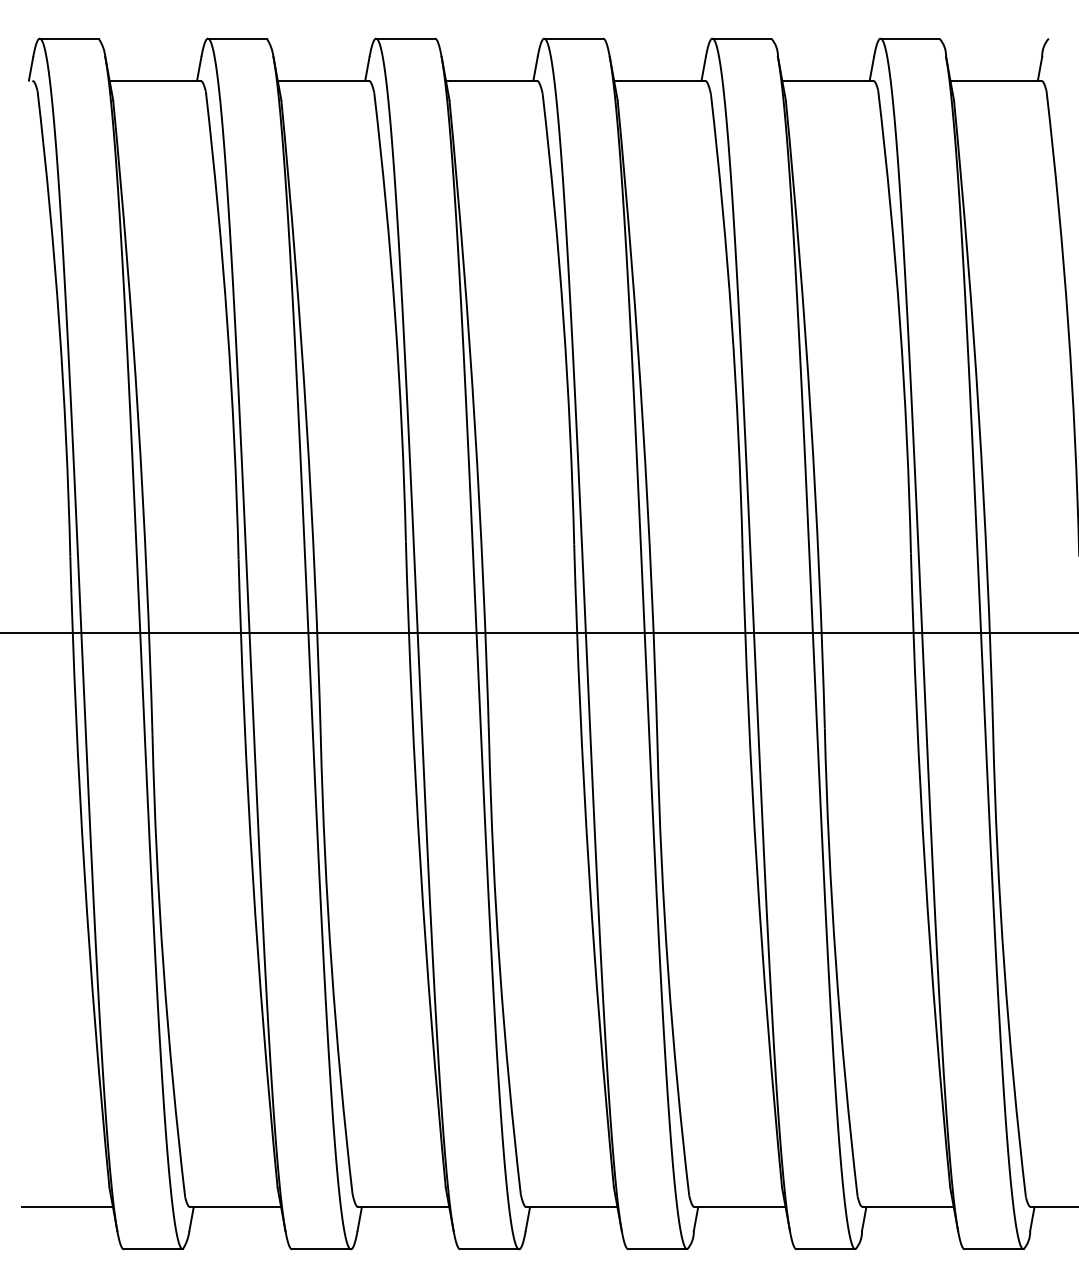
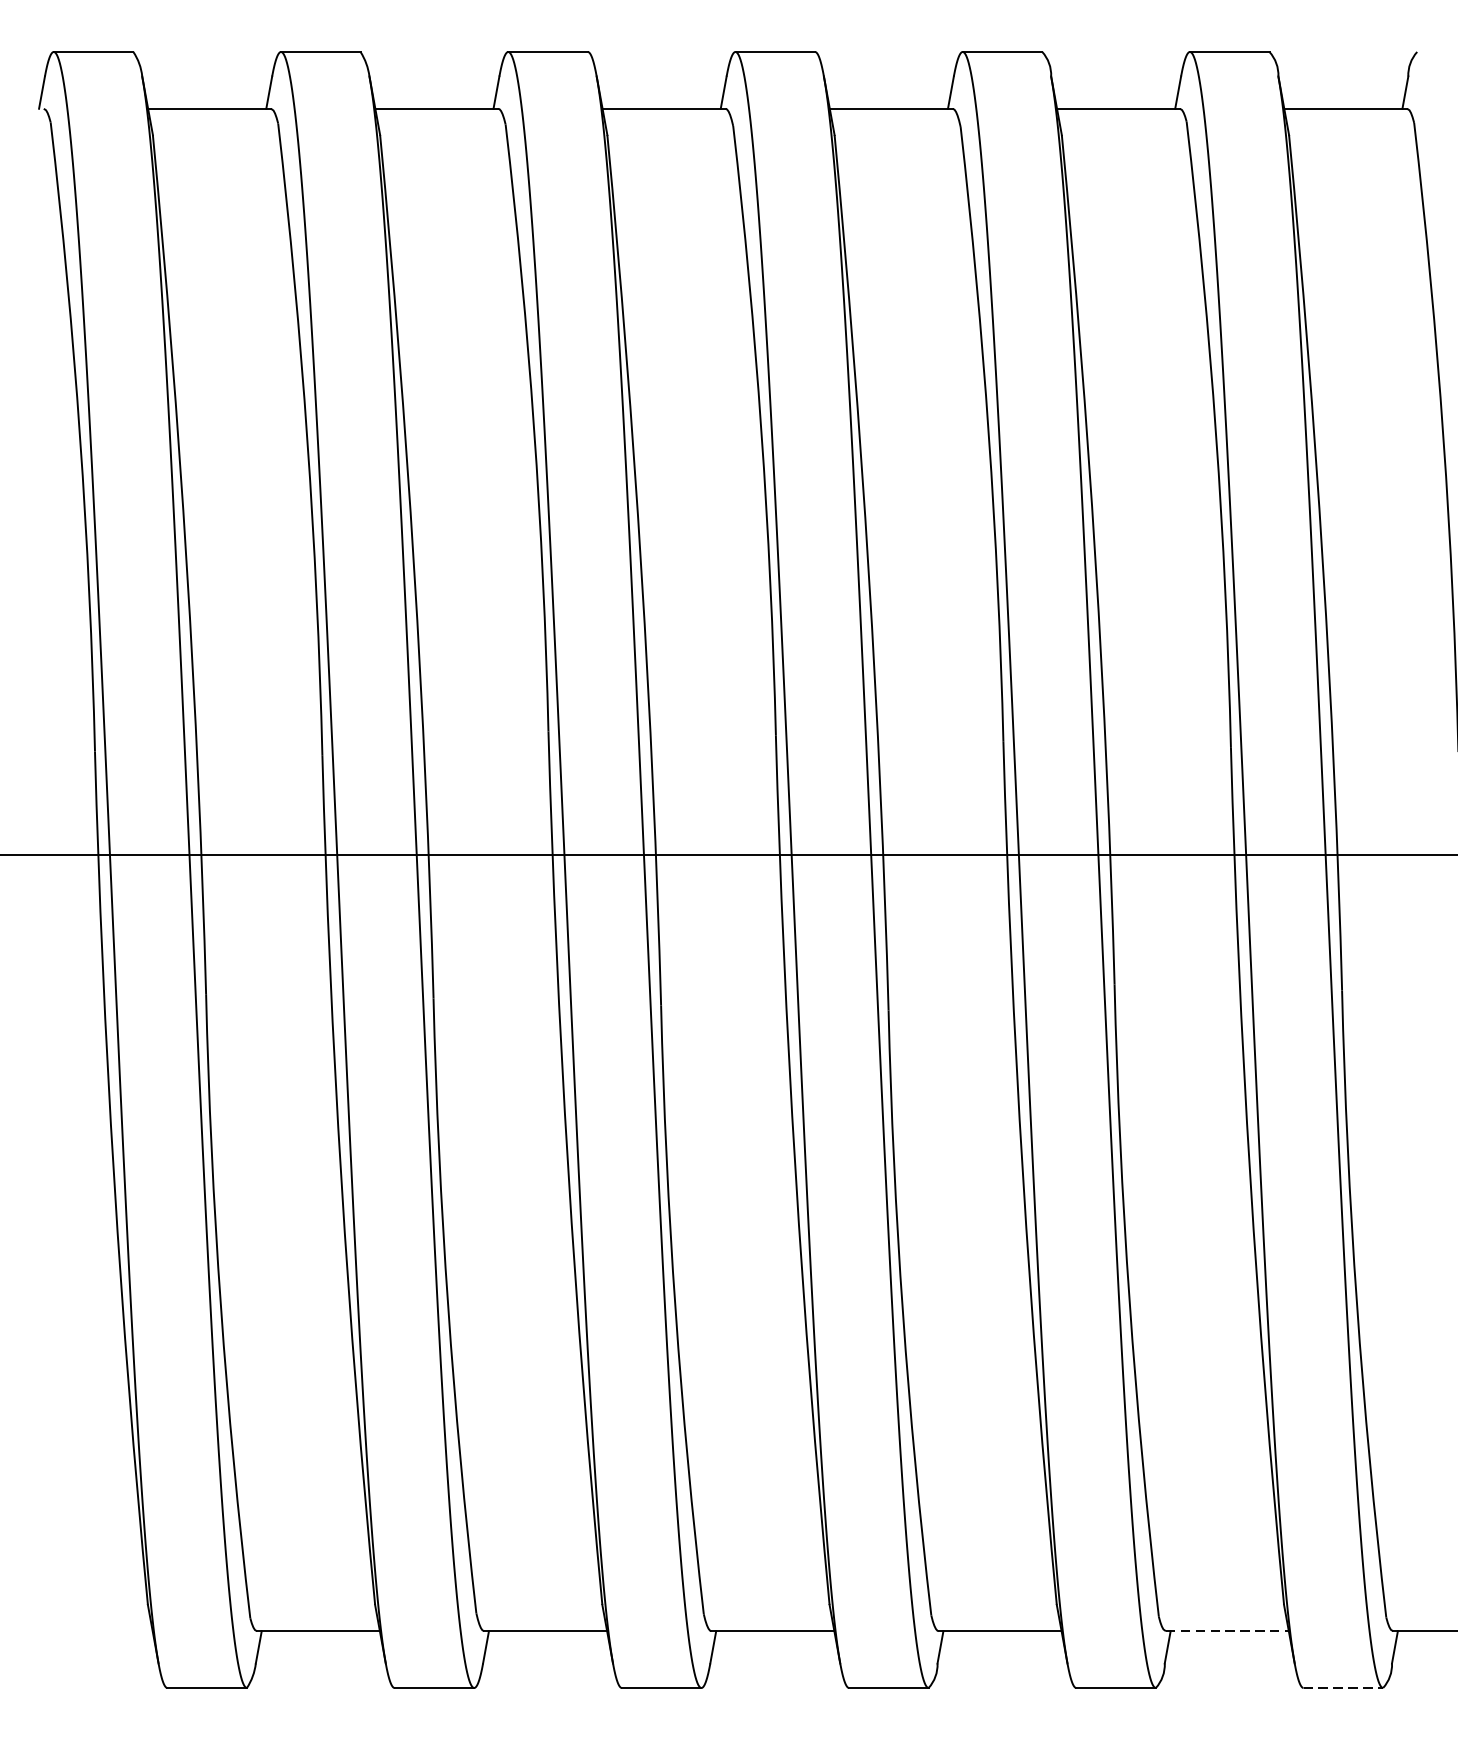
line: (67, 1207) -> (91, 1631), removed
line: (908, 1207) -> (1227, 1631), solid -> dashed
line: (994, 1249) -> (1343, 1688), solid -> dashed

